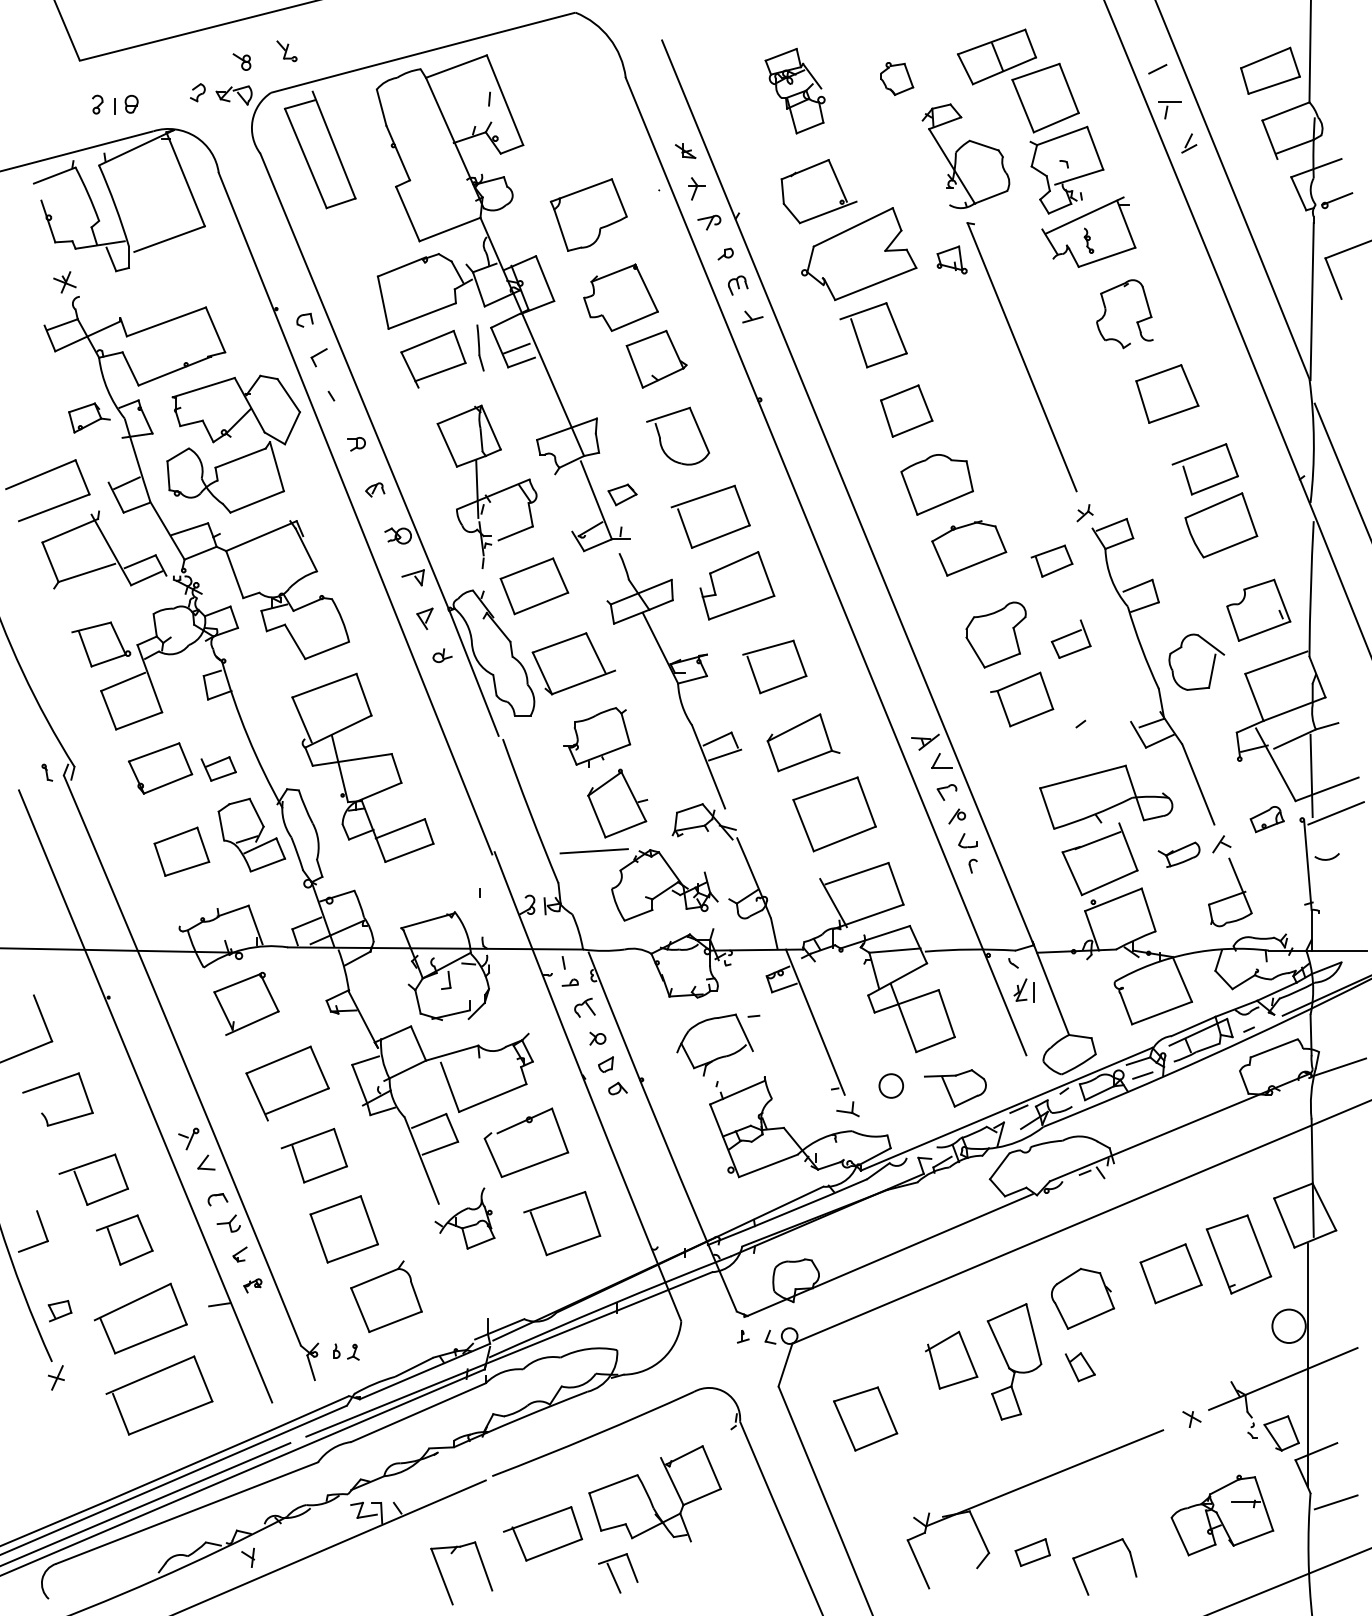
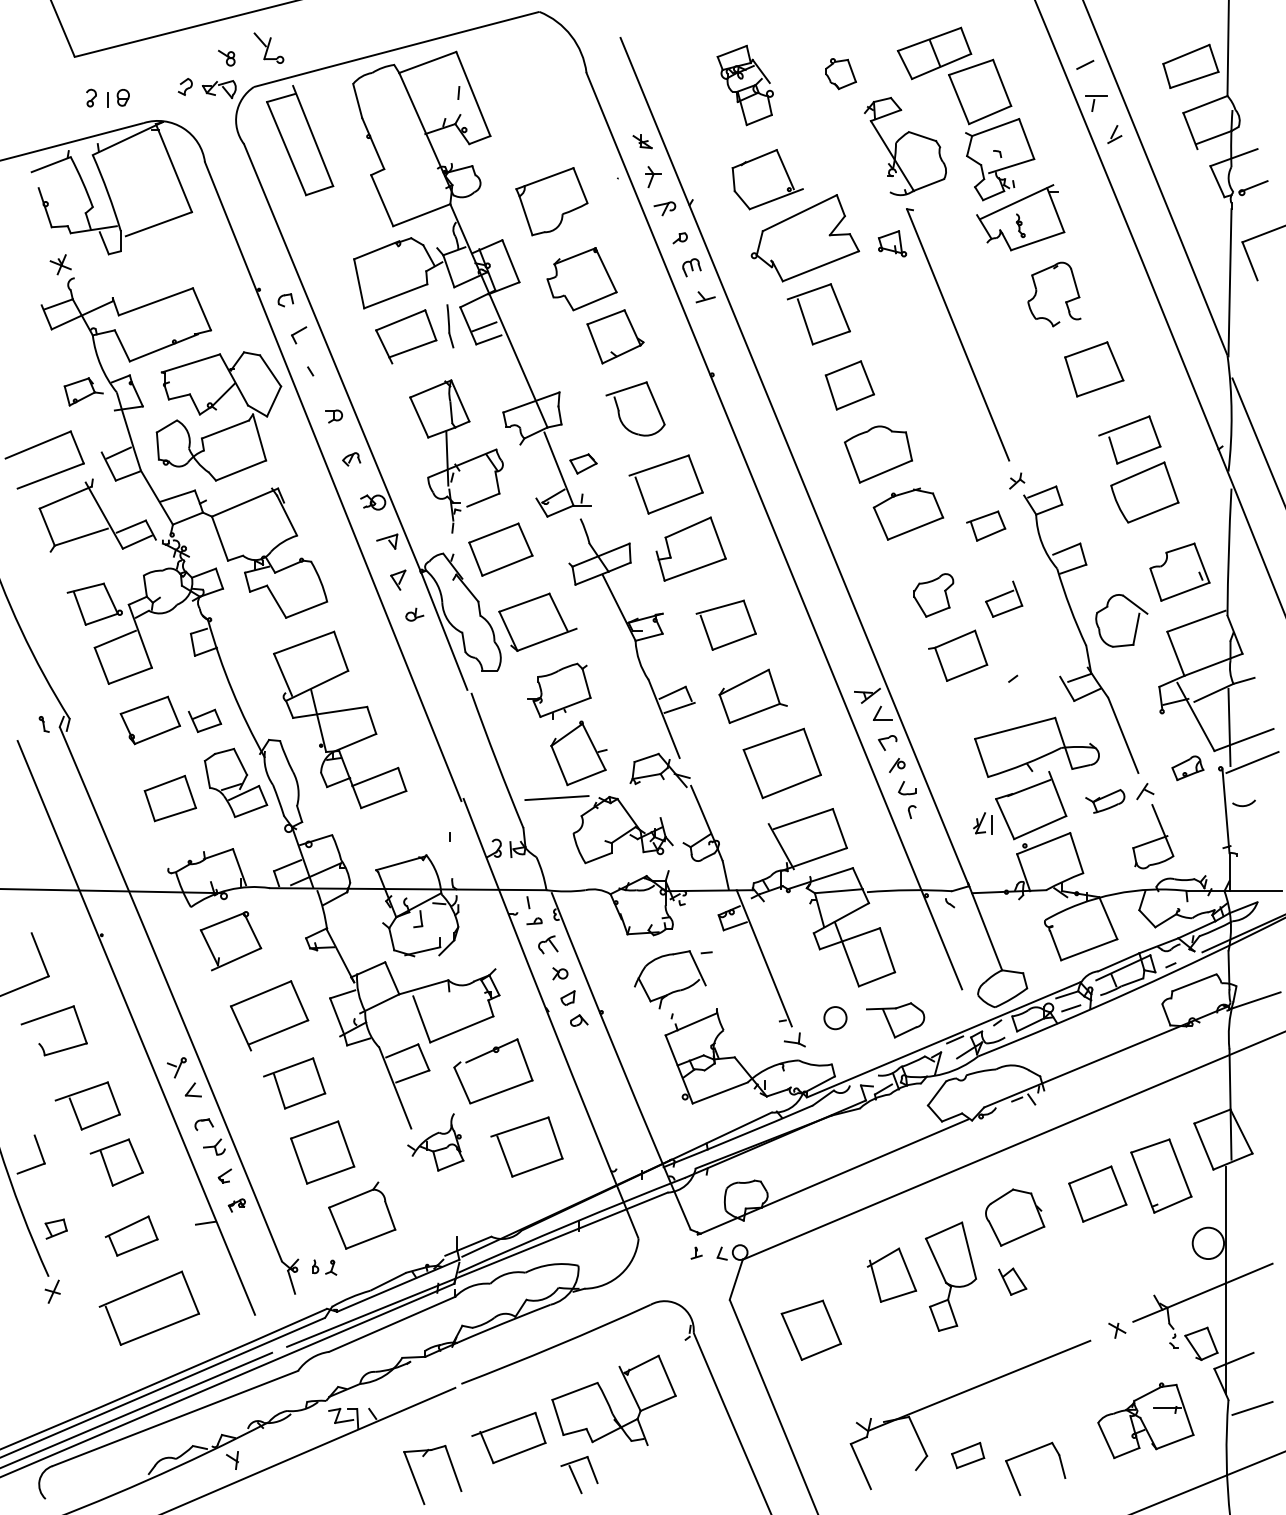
part: (286, 50) -> (268, 47), size x1.6
part: (995, 635) -> (933, 595), size x0.7
part: (1023, 990) -> (982, 823), moved
part: (140, 1317) -> (131, 1235), size x0.6

